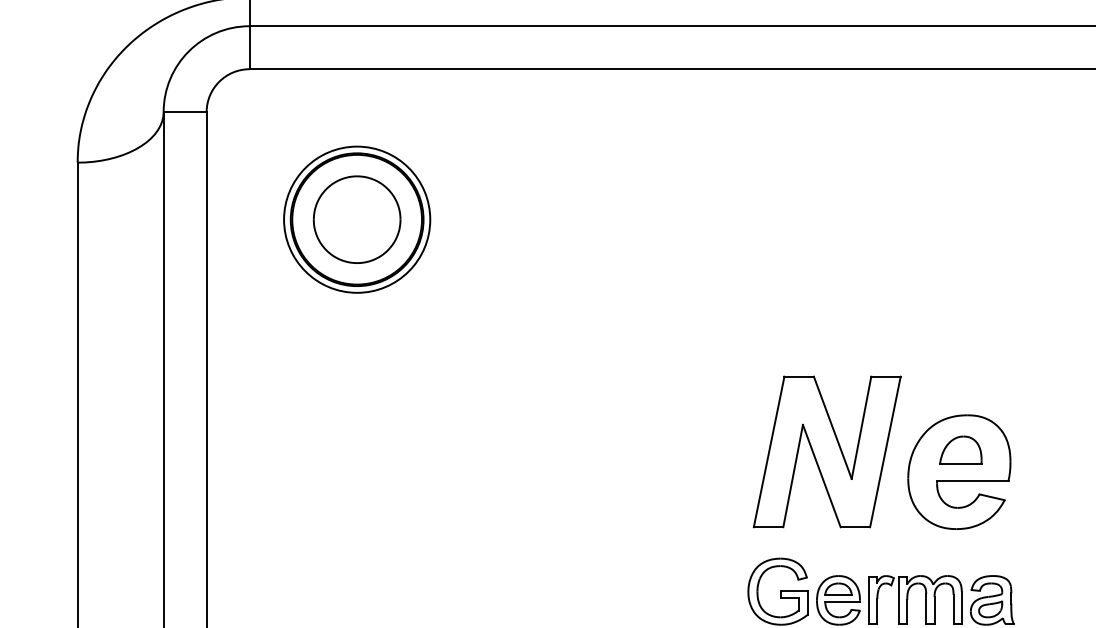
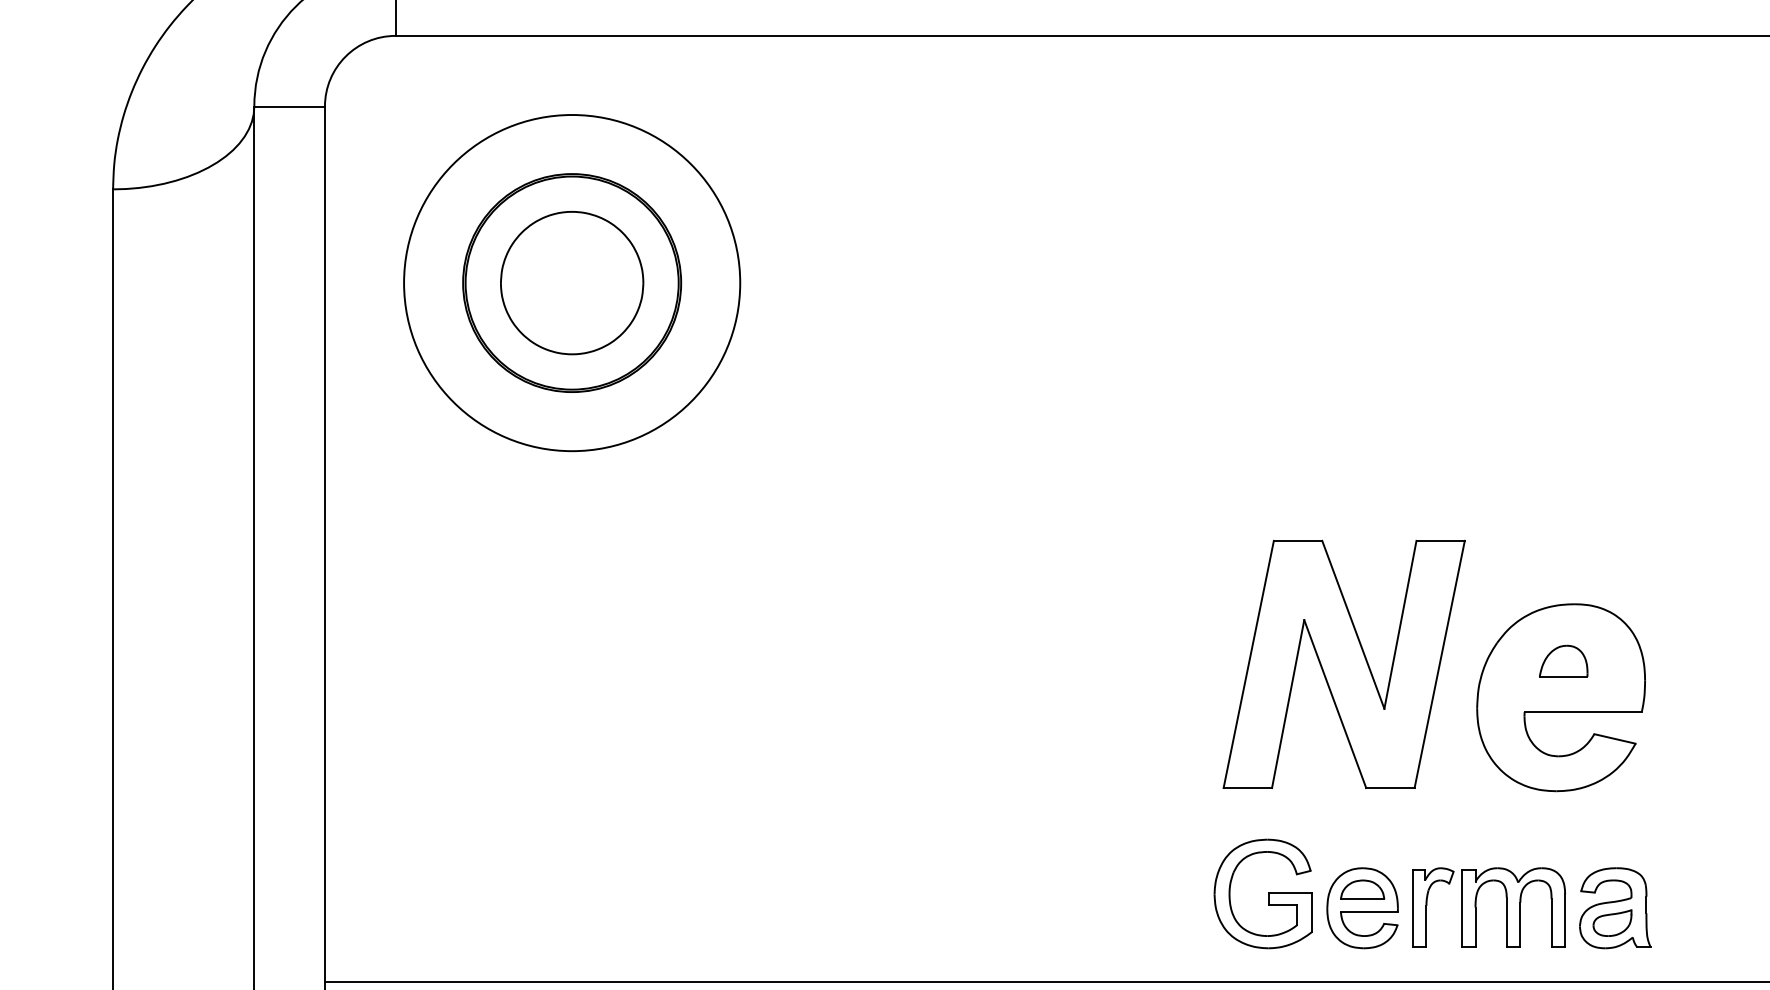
circle: (357, 219) -> (572, 282), size x1.4
part: (960, 449) -> (1563, 660), size x0.7

